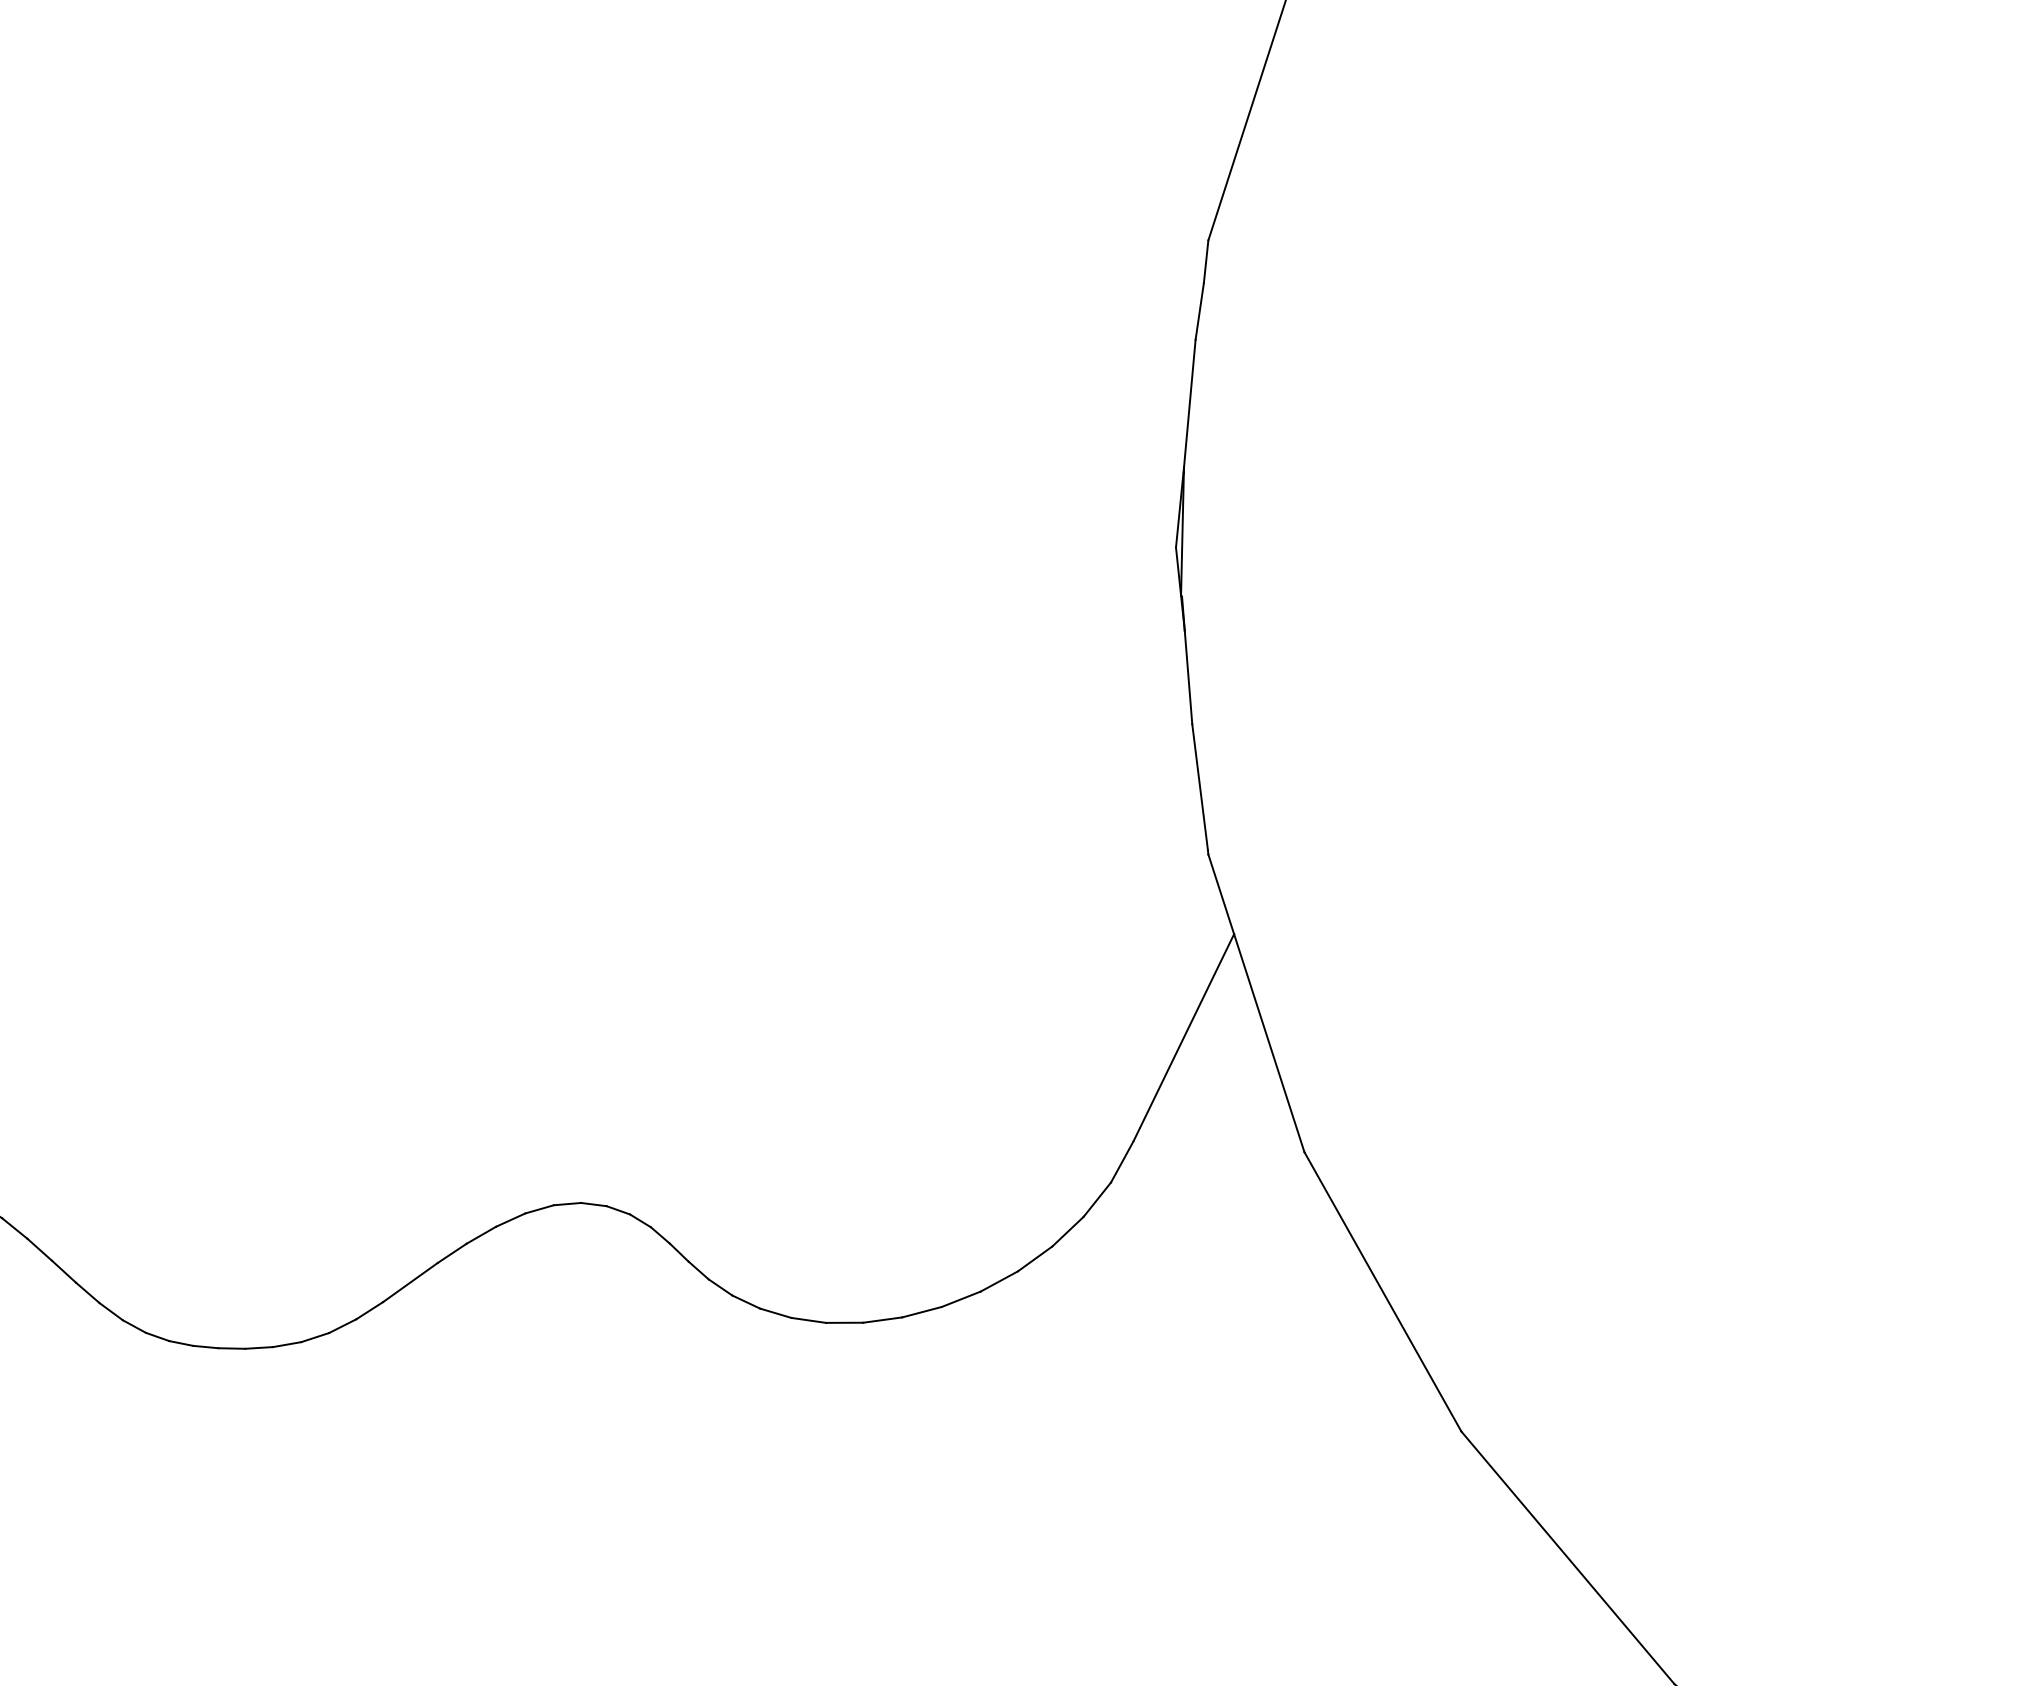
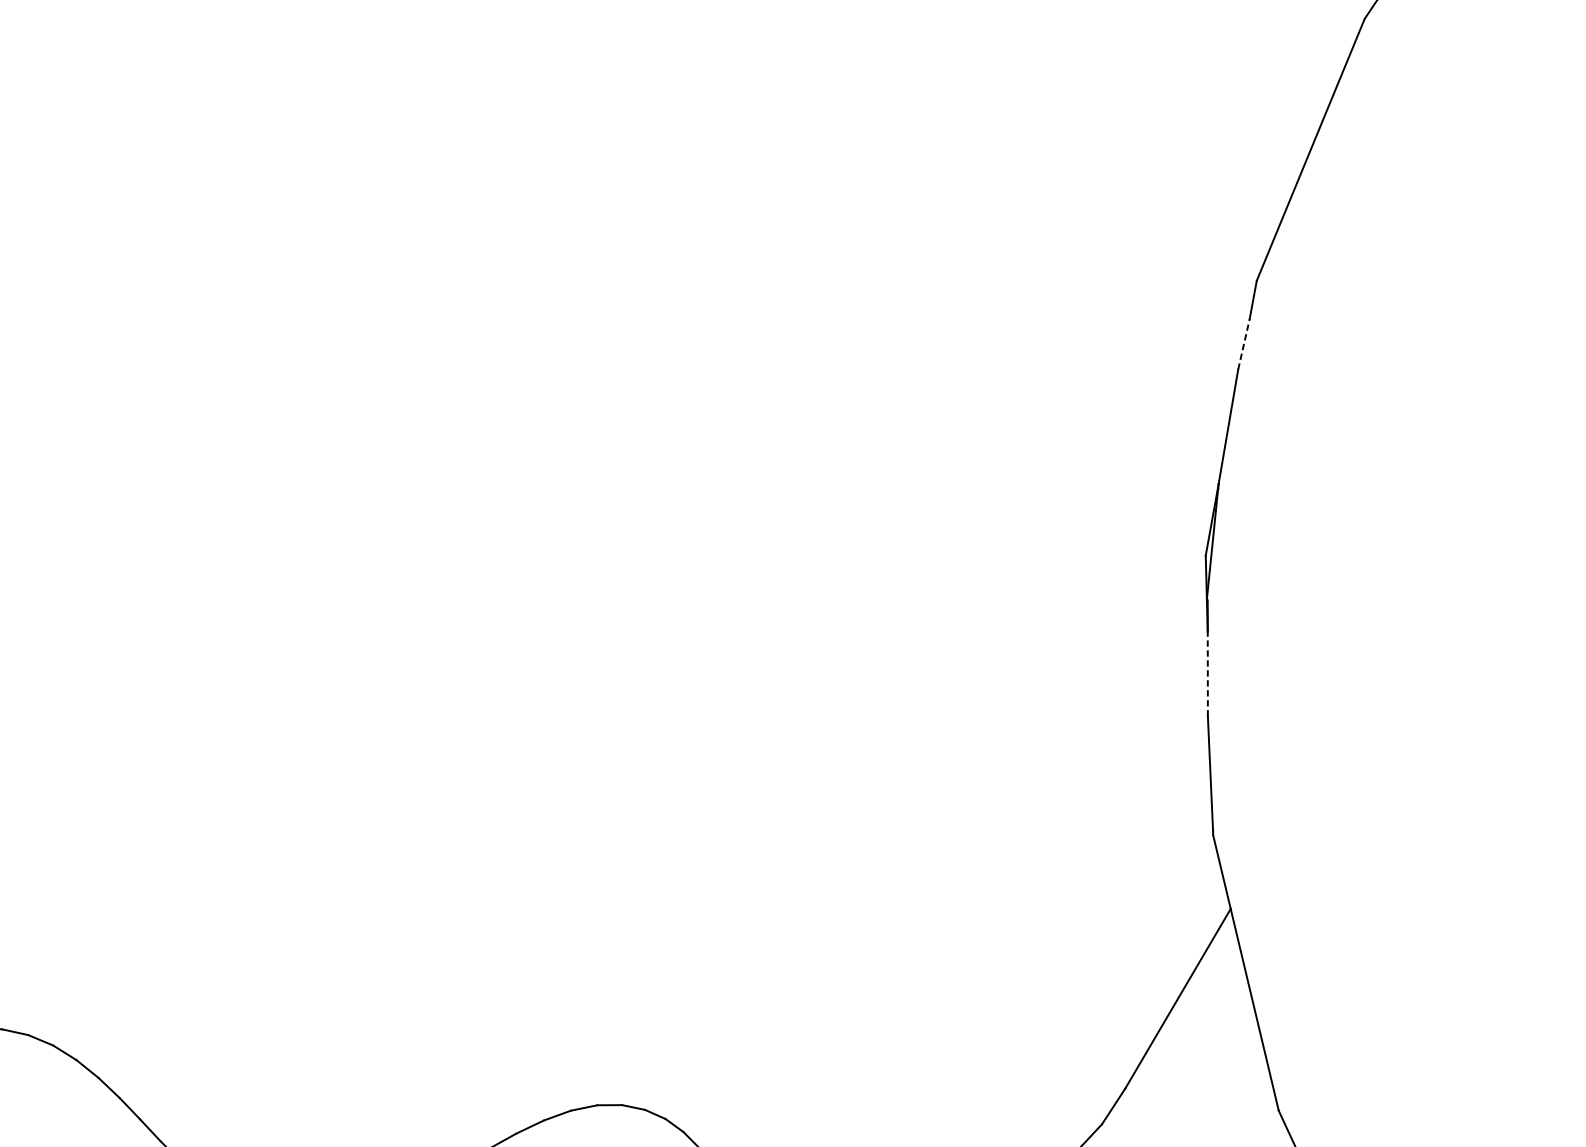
line: (1199, 311) -> (1243, 344), solid -> dashed
line: (1188, 677) -> (1207, 673), solid -> dashed

